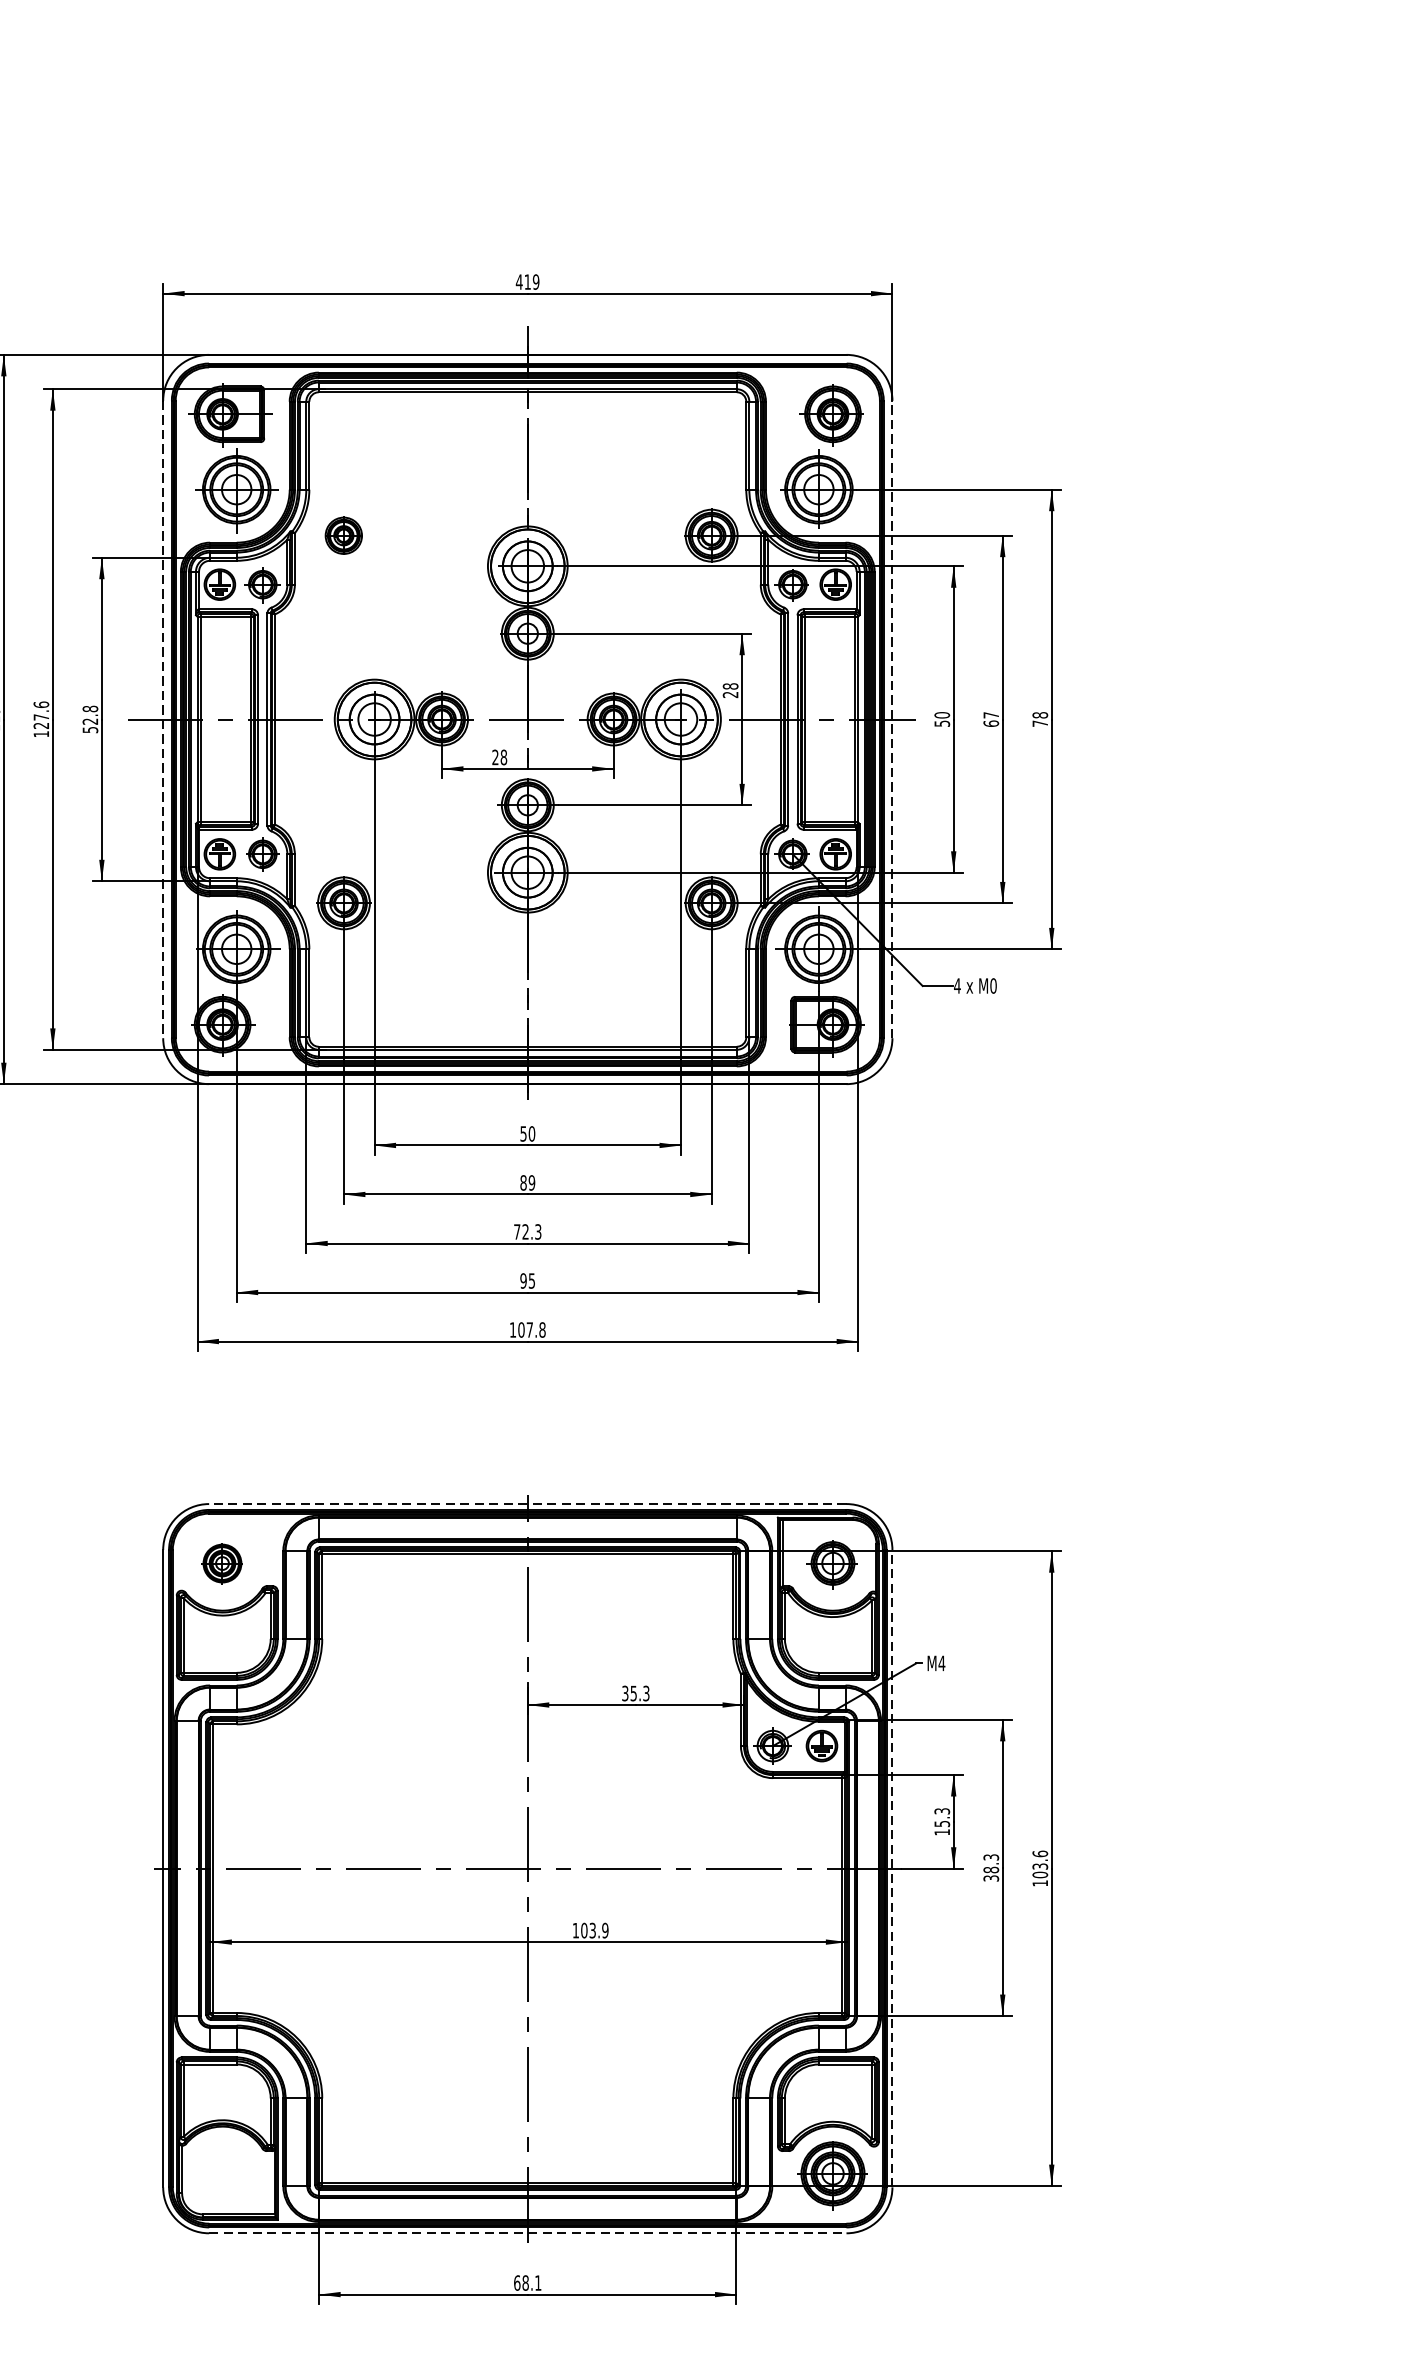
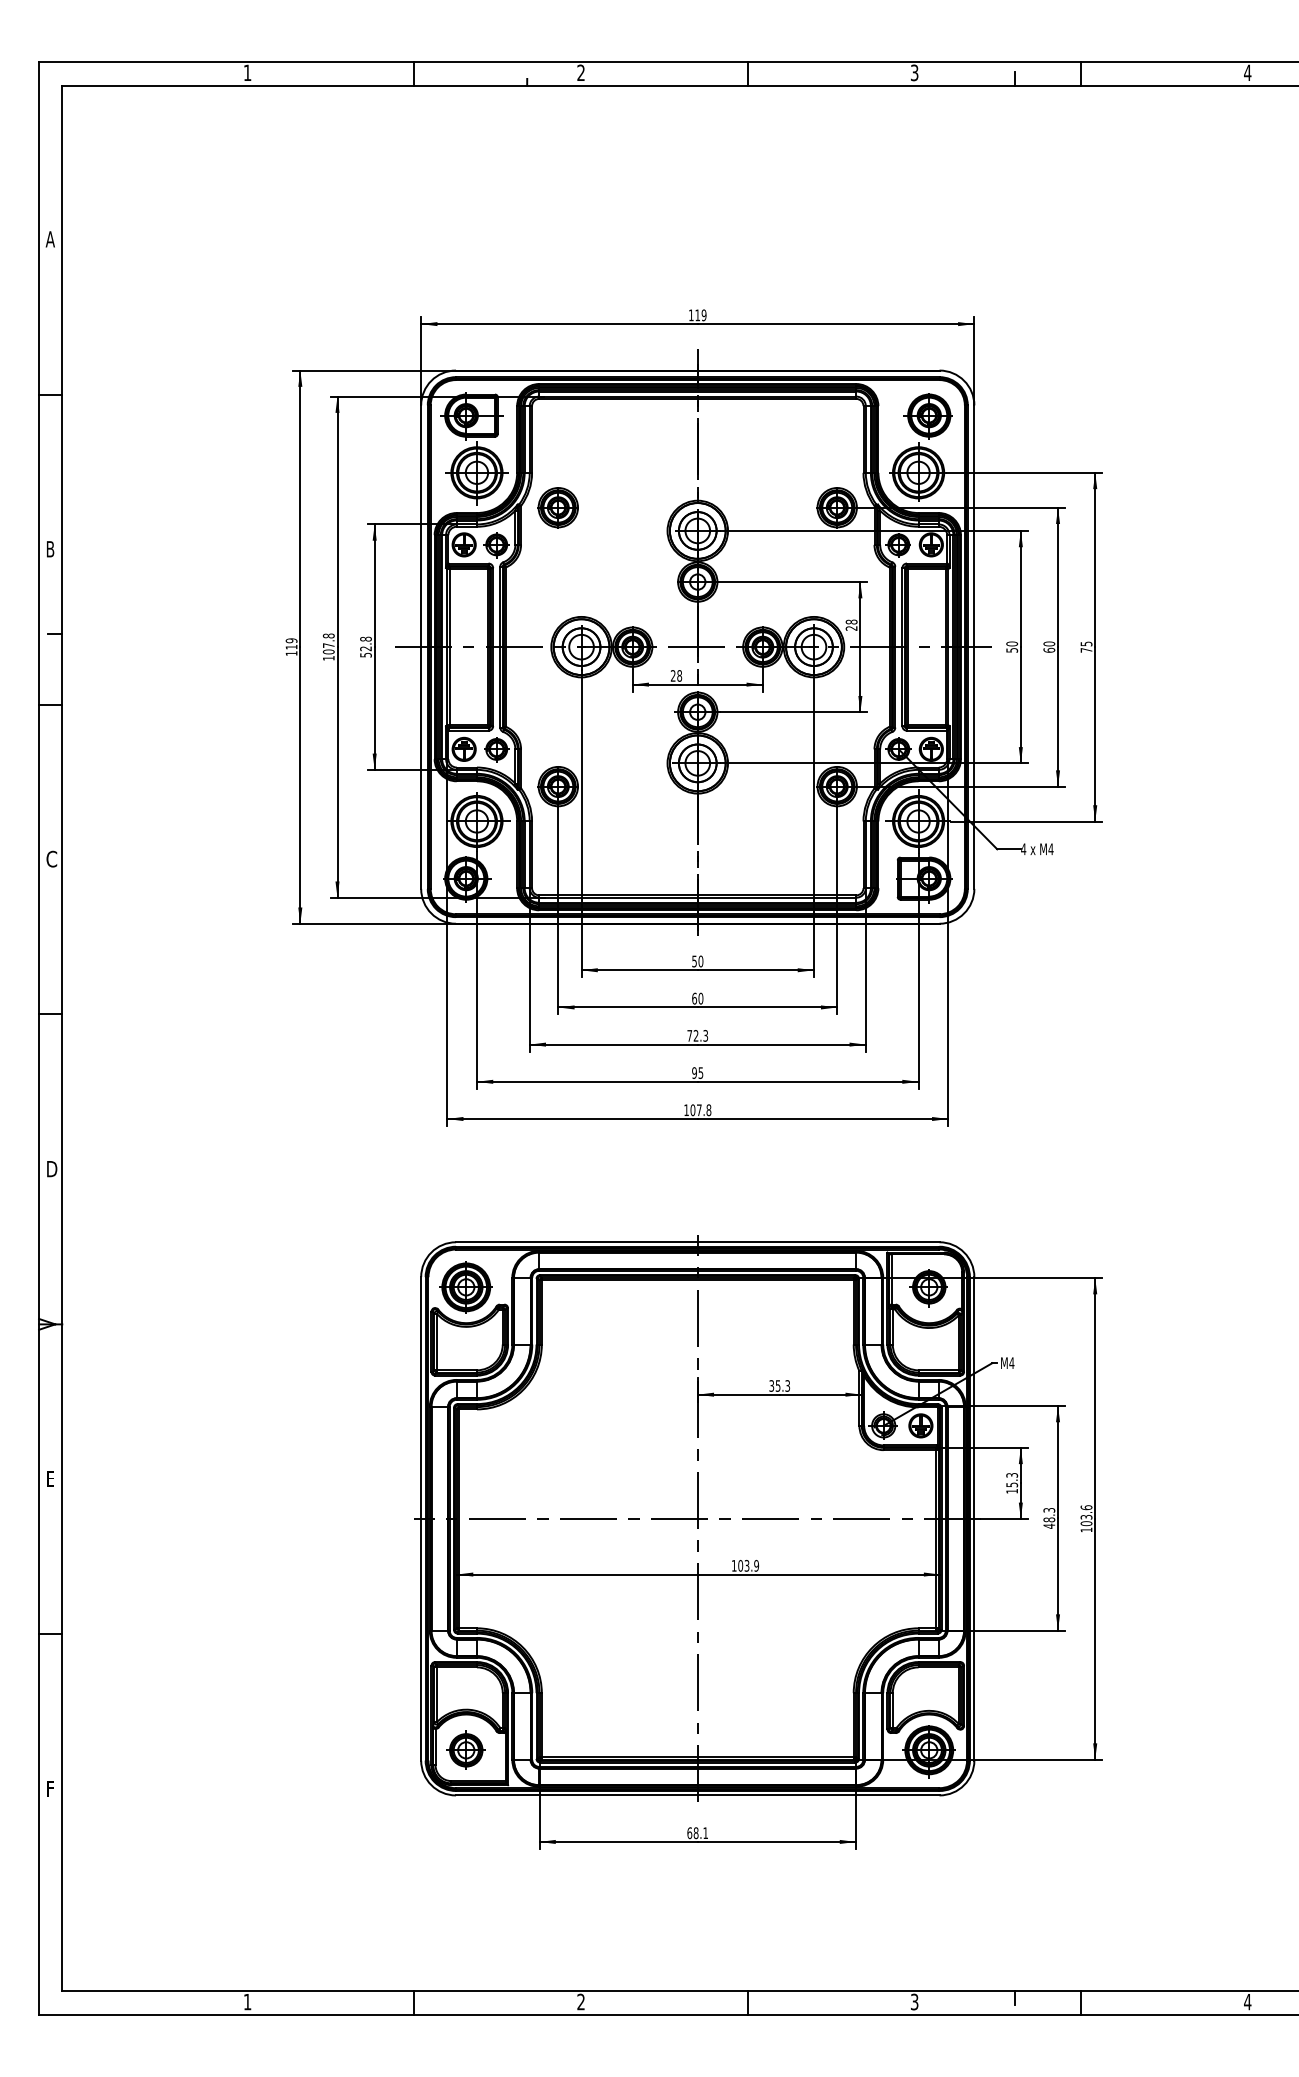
text: (518, 282) -> (690, 315), 419 -> 119
part: (342, 535) -> (557, 507), size x1.43
text: (40, 714) -> (328, 643), 127.6 -> 107.8
text: (991, 714) -> (1049, 643), 67 -> 60
text: (1040, 714) -> (1086, 643), 78 -> 75
line: (163, 719) -> (421, 647), dashed -> solid
line: (892, 719) -> (974, 647), dashed -> solid
text: (992, 986) -> (1050, 849), M0 -> M4
text: (527, 1182) -> (697, 998), 89 -> 60
line: (527, 1504) -> (697, 1242), dashed -> solid
part: (221, 1563) -> (465, 1287), size x1.67
line: (892, 1868) -> (974, 1518), dashed -> solid
text: (991, 1877) -> (1049, 1525), 38.3 -> 48.3
part: (221, 2172) -> (465, 1749), added
line: (527, 2233) -> (697, 1795), dashed -> solid

